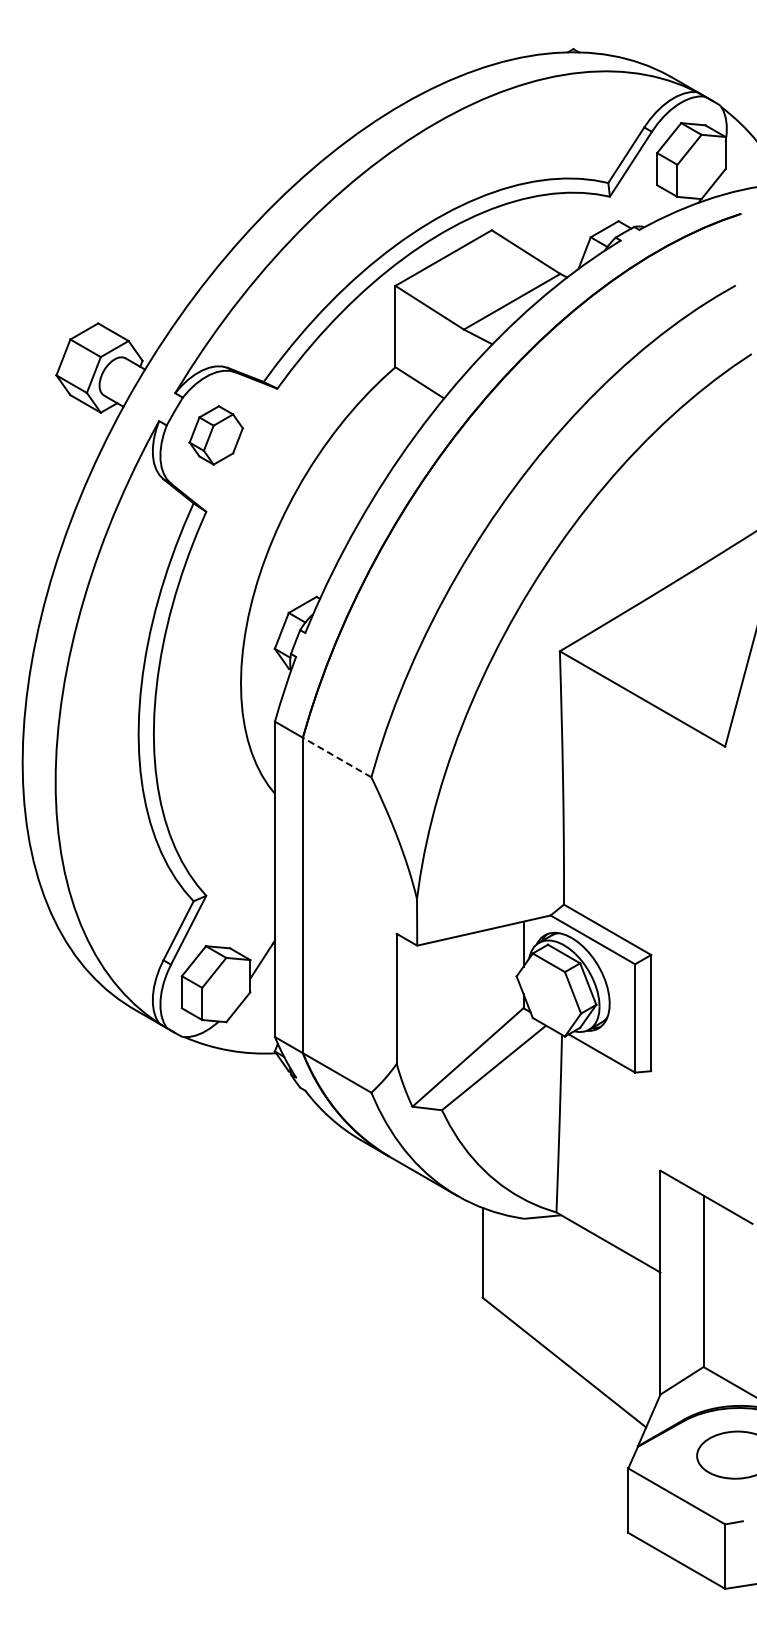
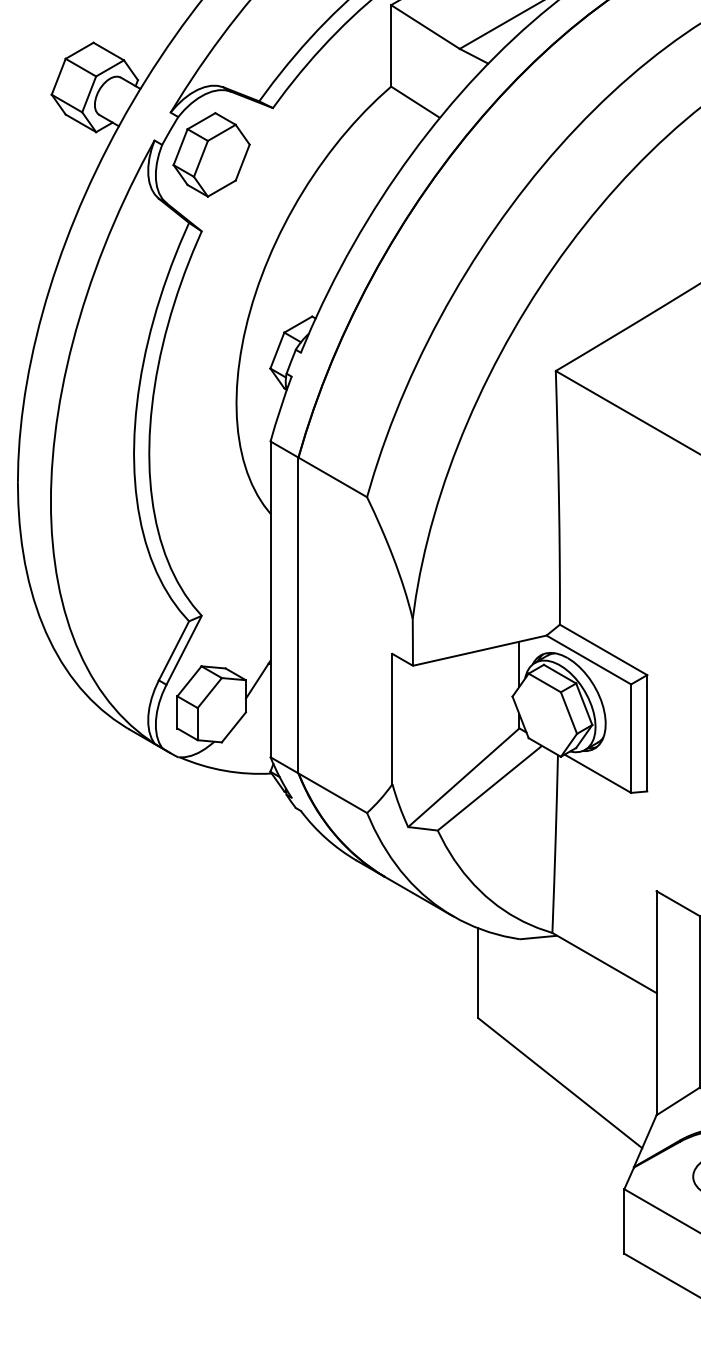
part: (216, 435) -> (211, 154), size x1.43
line: (337, 757) -> (333, 477), dashed -> solid

